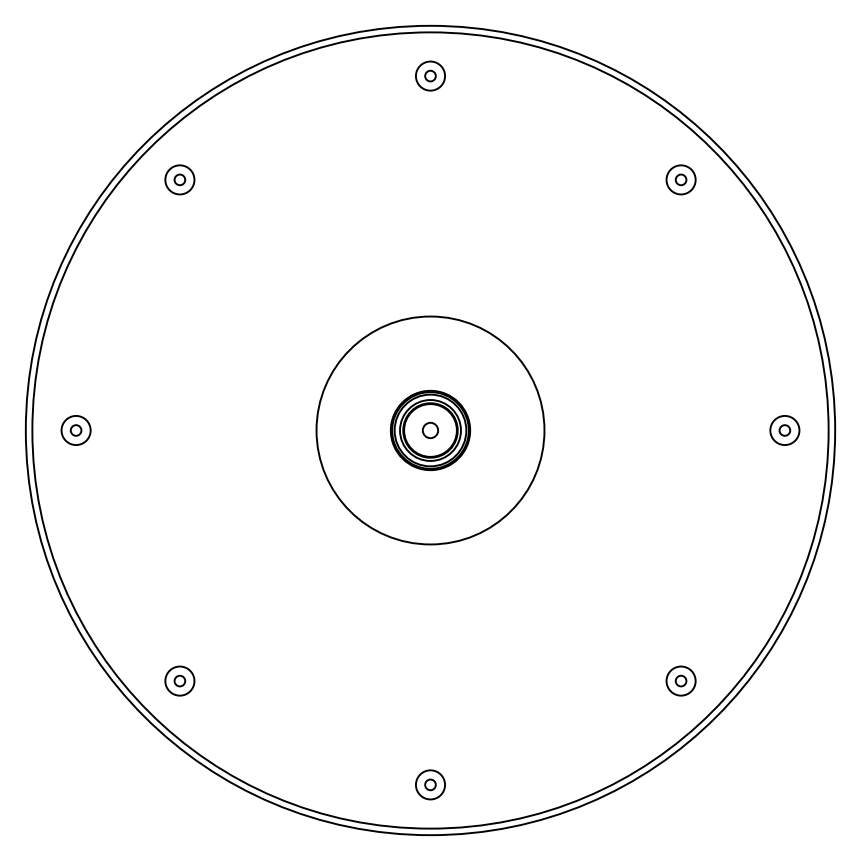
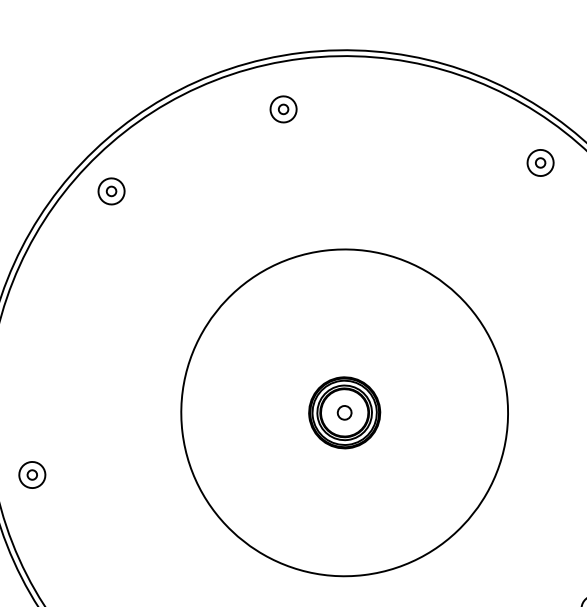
part: (430, 75) -> (283, 108), moved
part: (179, 179) -> (111, 191), moved
part: (75, 430) -> (31, 475), moved
circle: (430, 430) -> (344, 412), size x1.6

